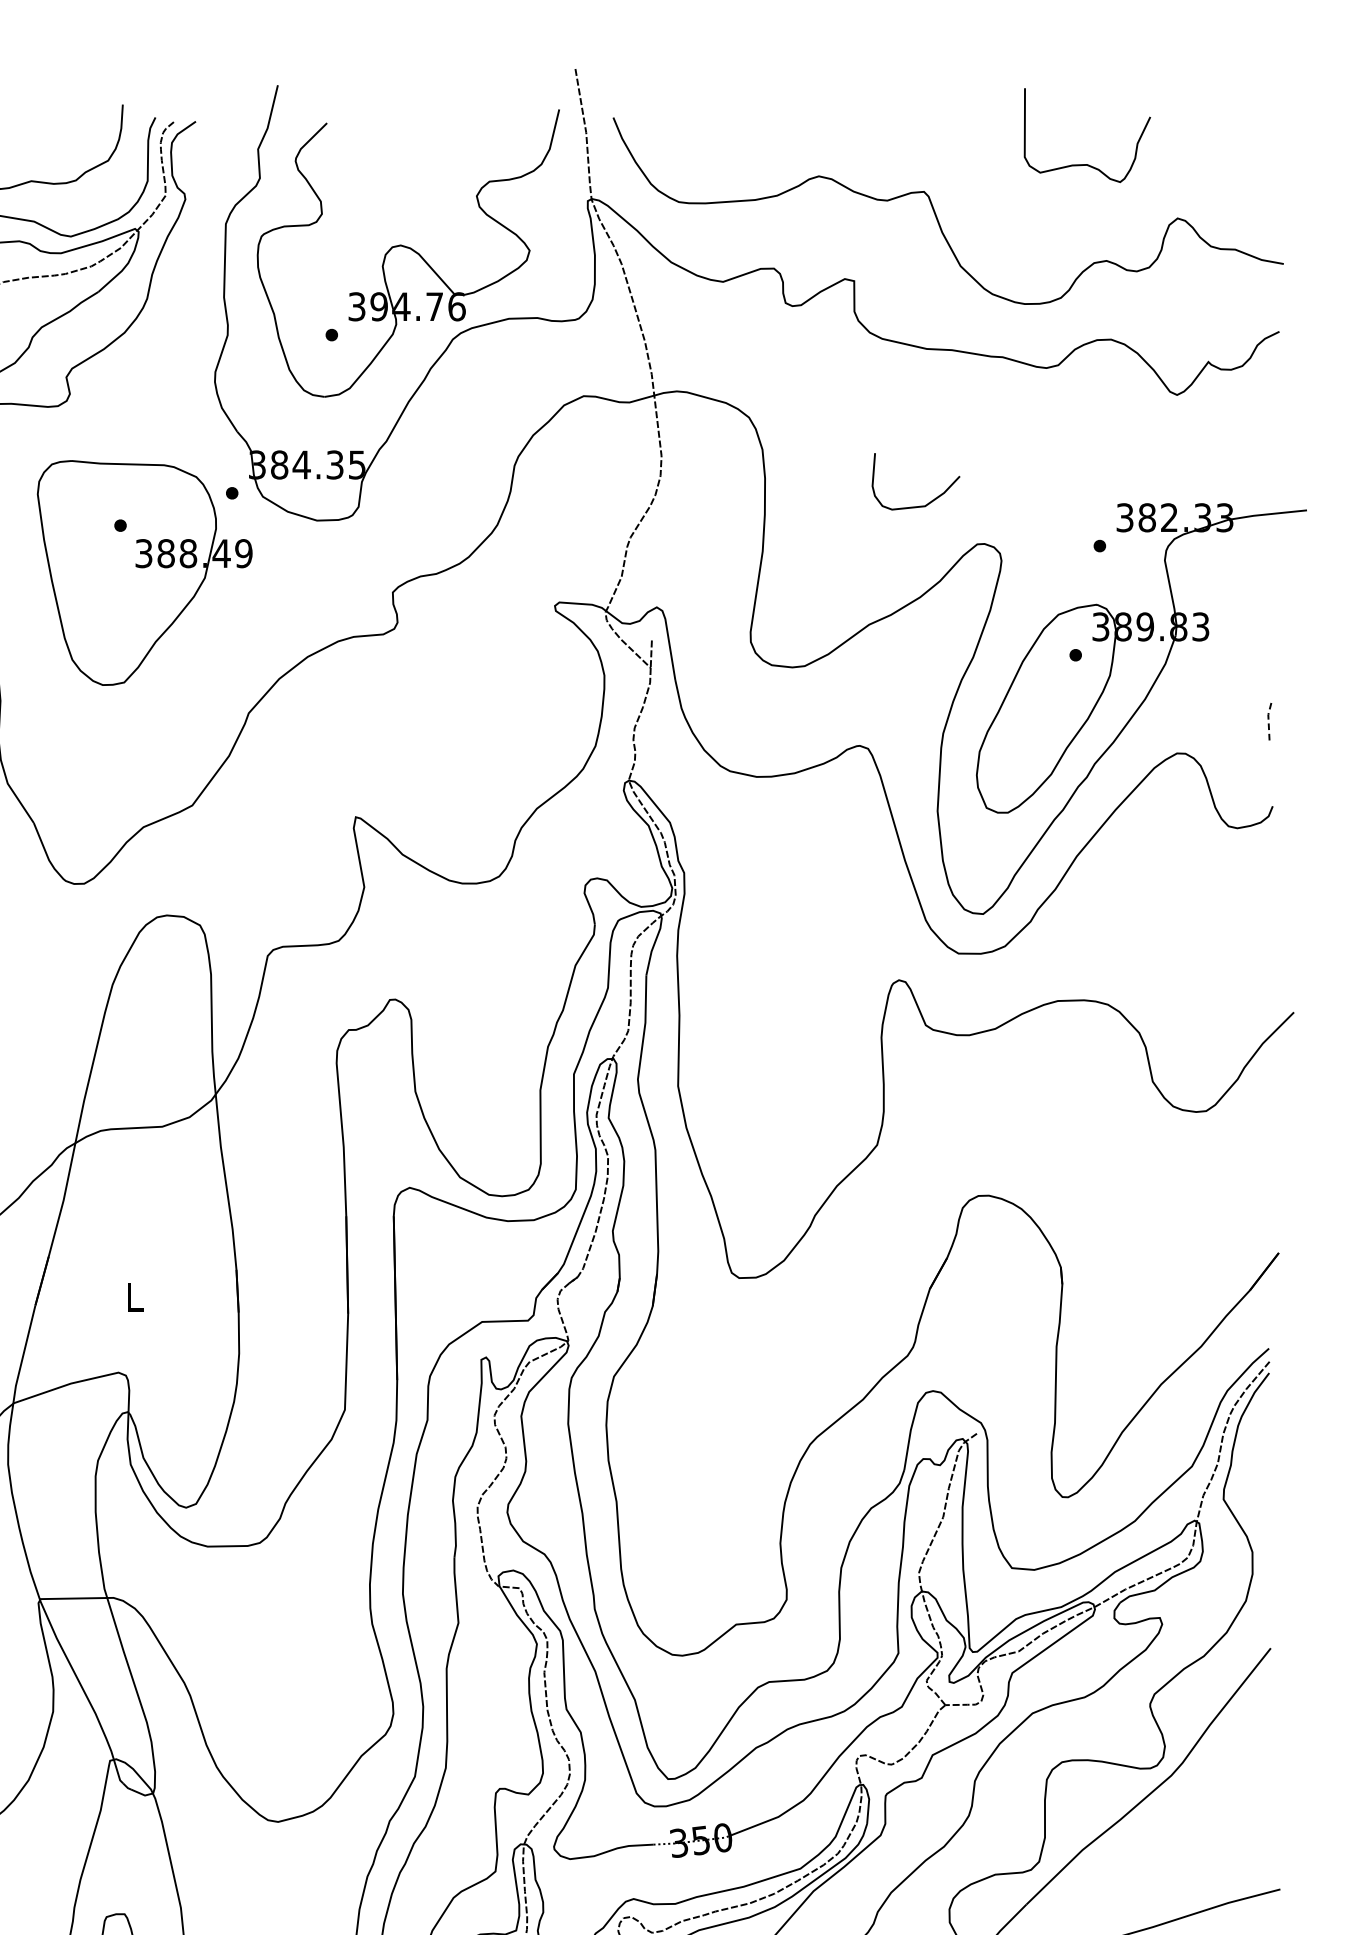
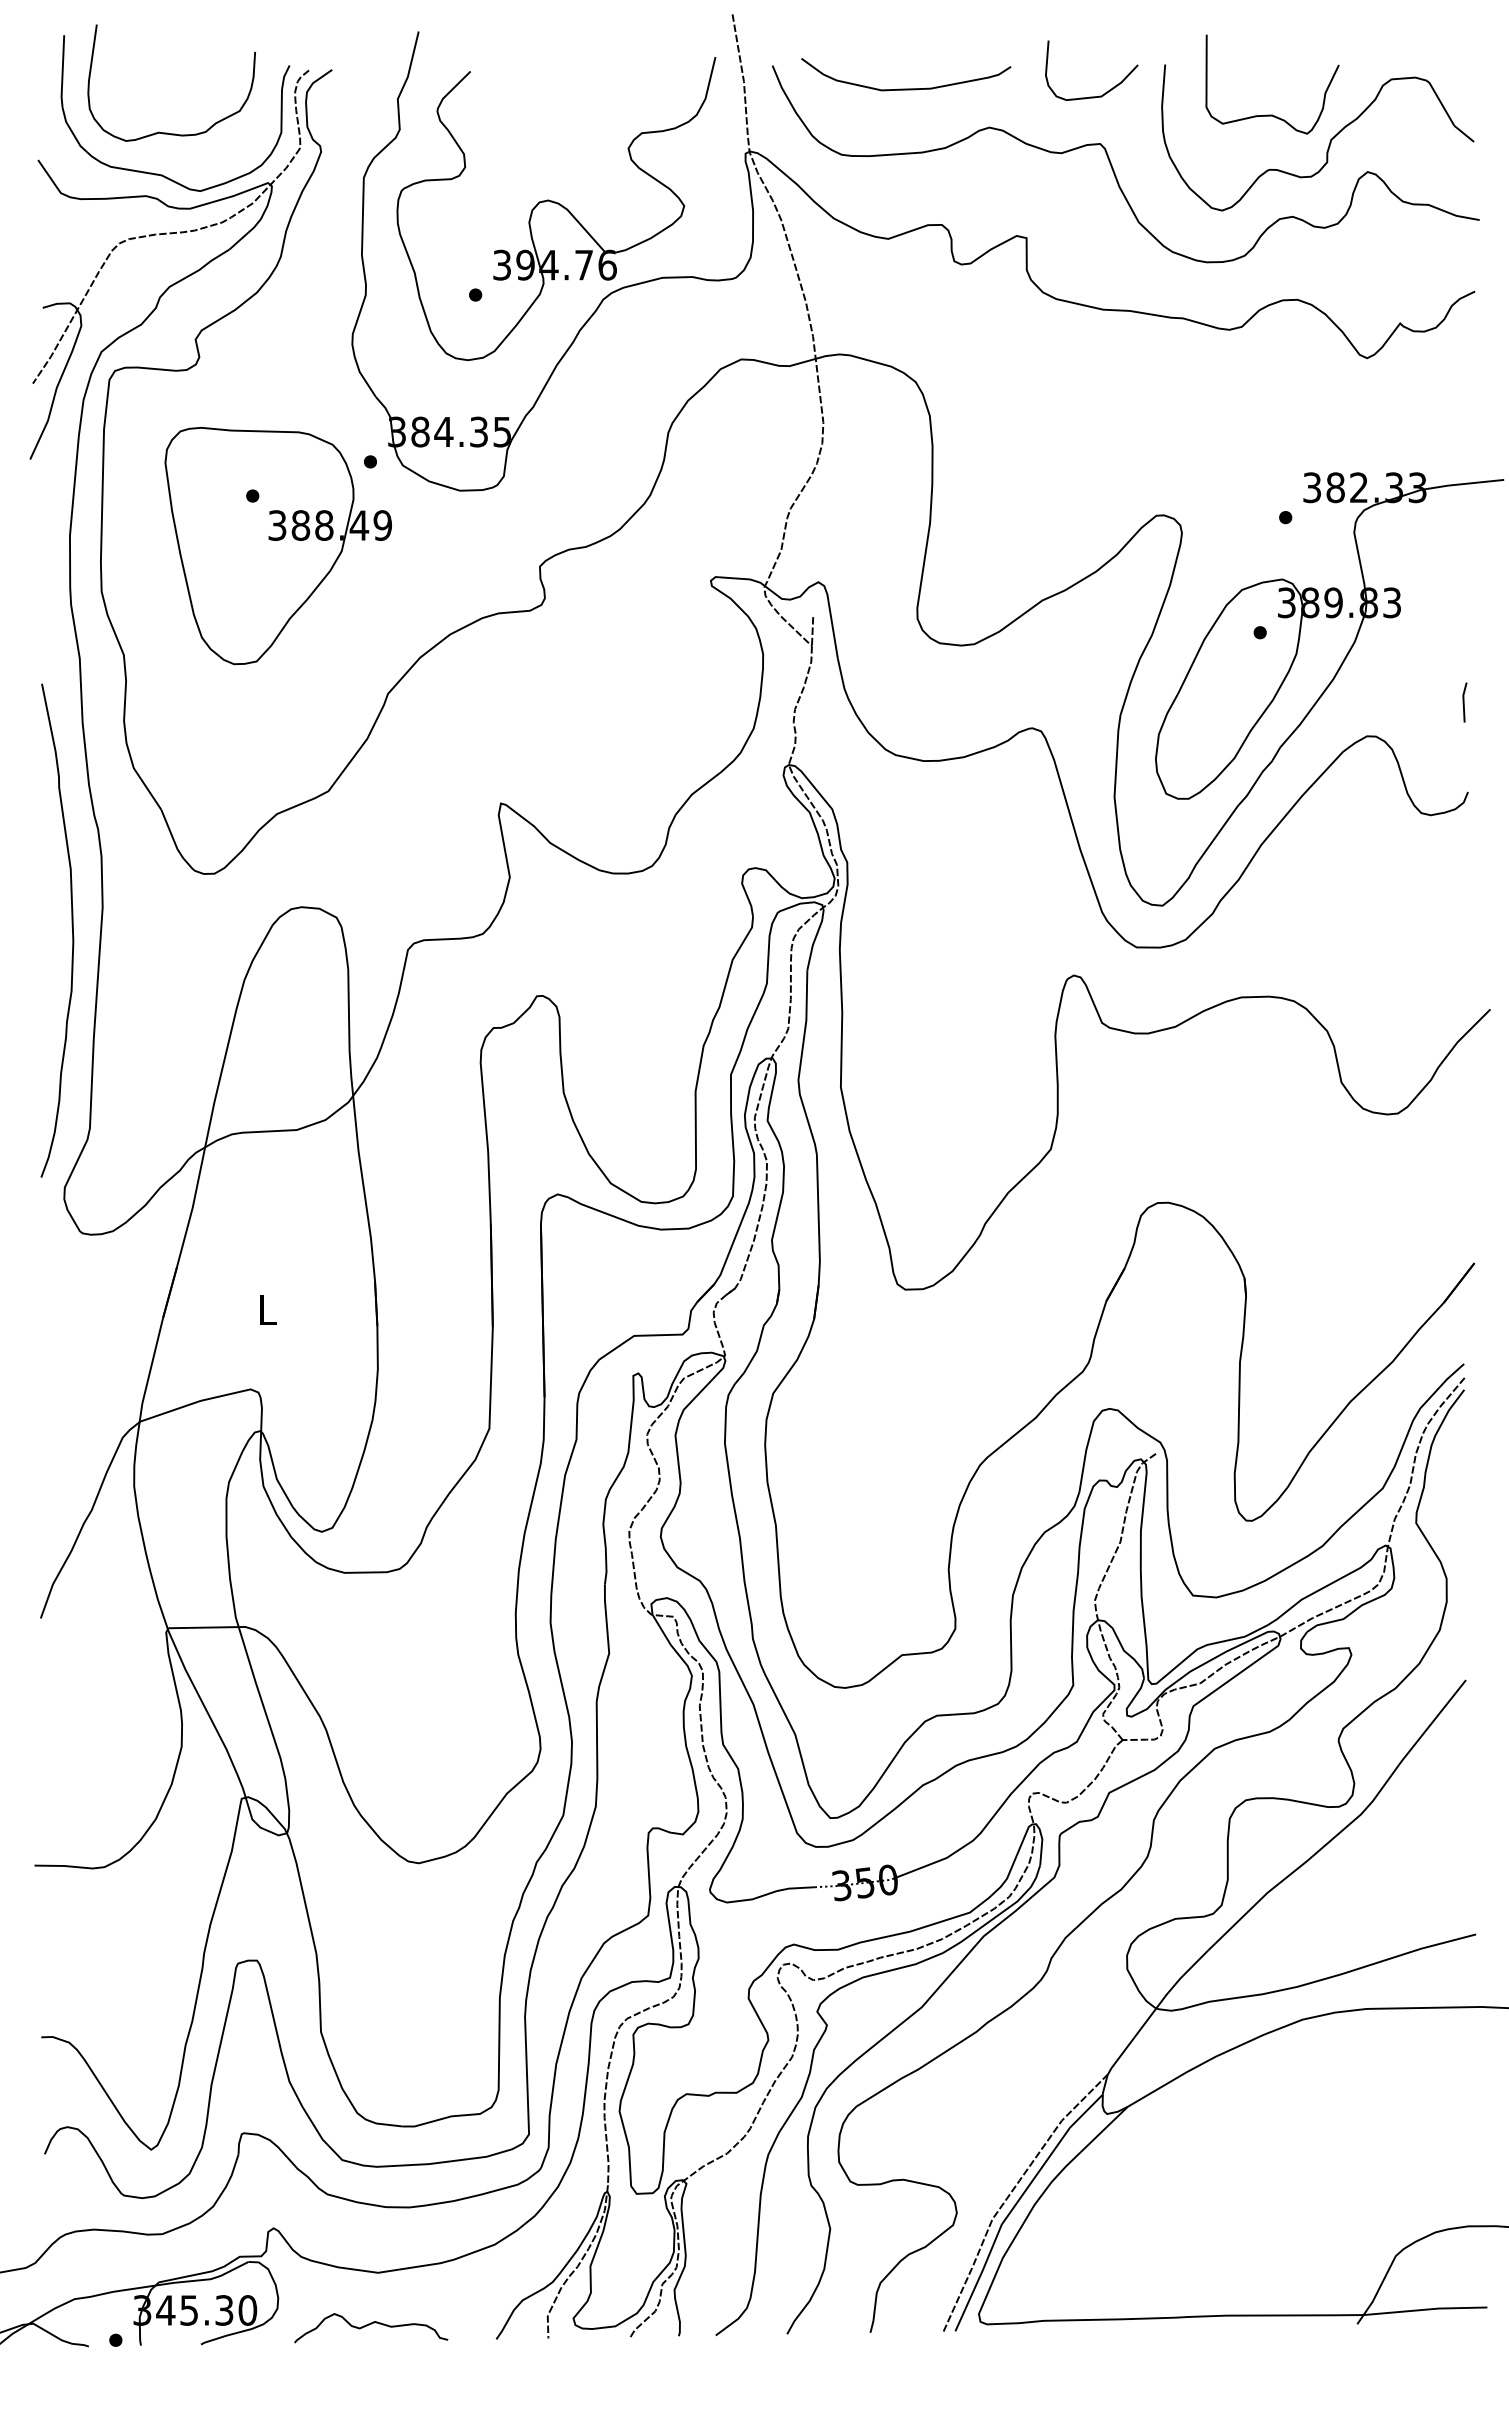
curve: (740, 139) -> (906, 88), added
part: (1141, 189) -> (1329, 141), added
curve: (929, 501) -> (1106, 91), moved
line: (1268, 720) -> (1463, 701), dashed -> solid

